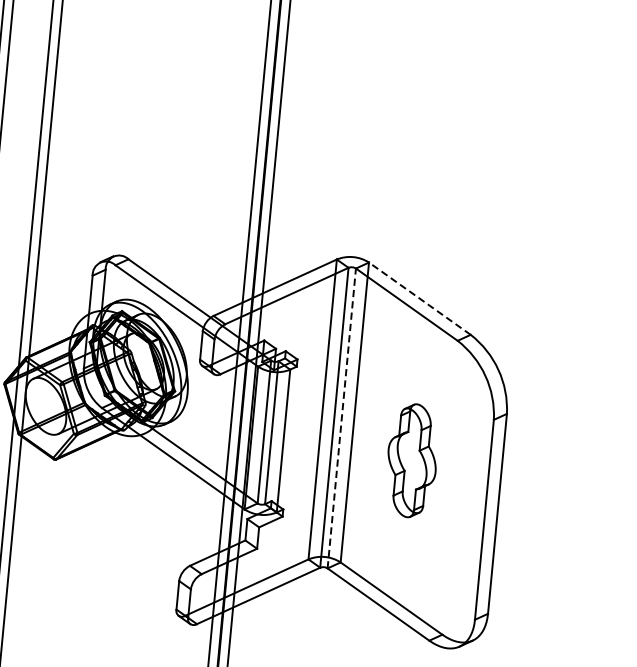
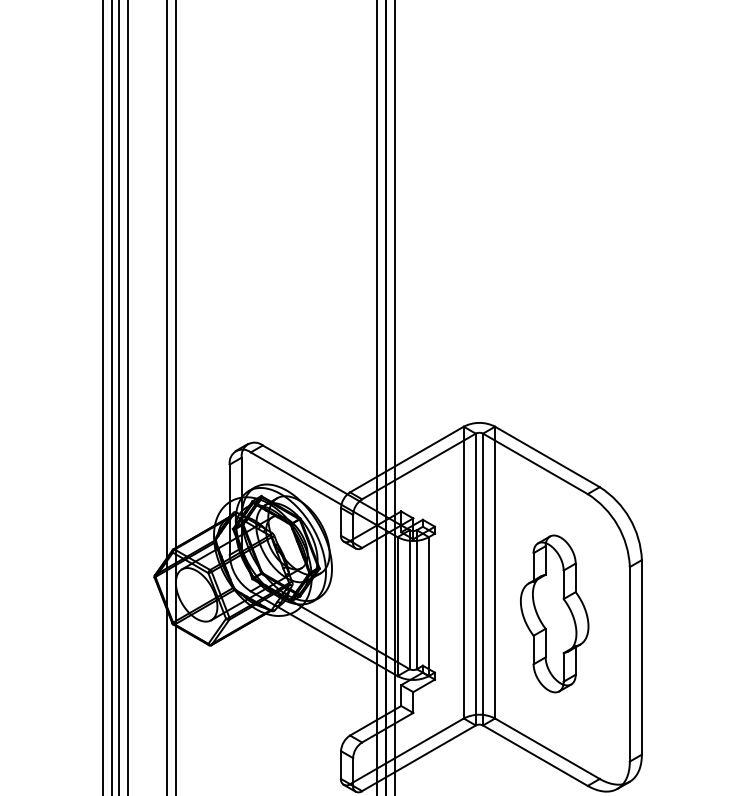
line: (419, 298) -> (547, 456), dashed -> solid
line: (342, 418) -> (483, 579), dashed -> solid
part: (411, 460) -> (554, 613), size x1.43

